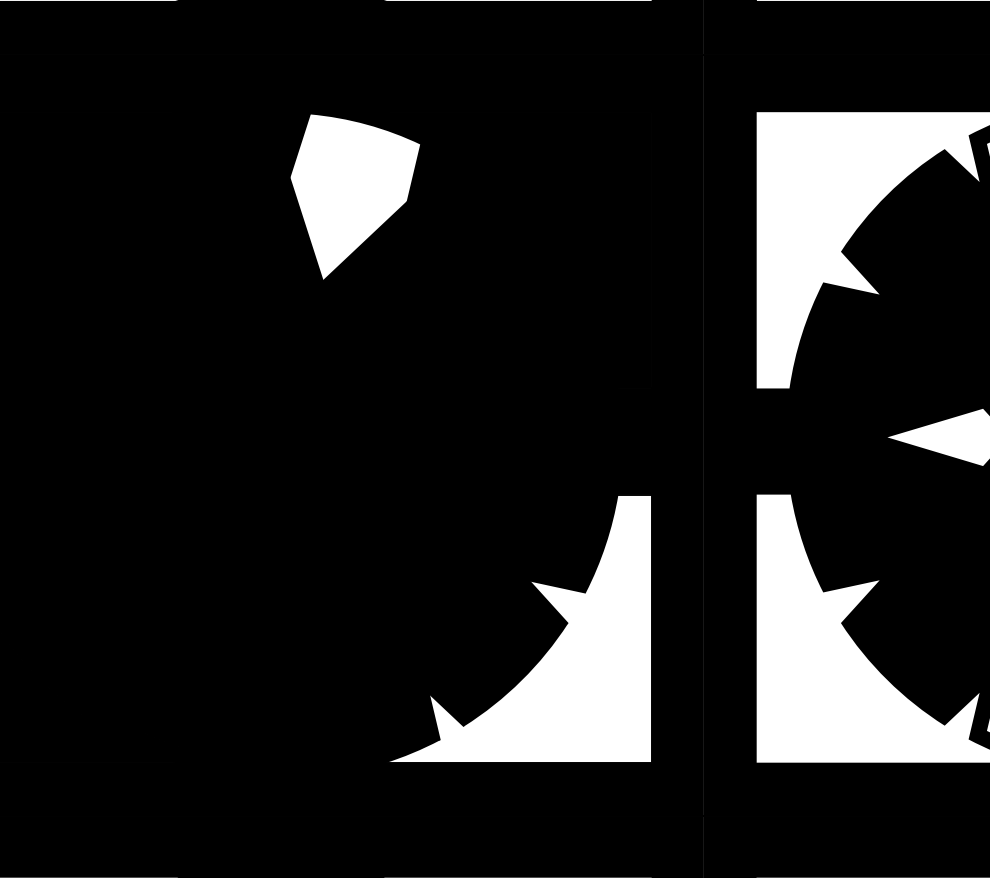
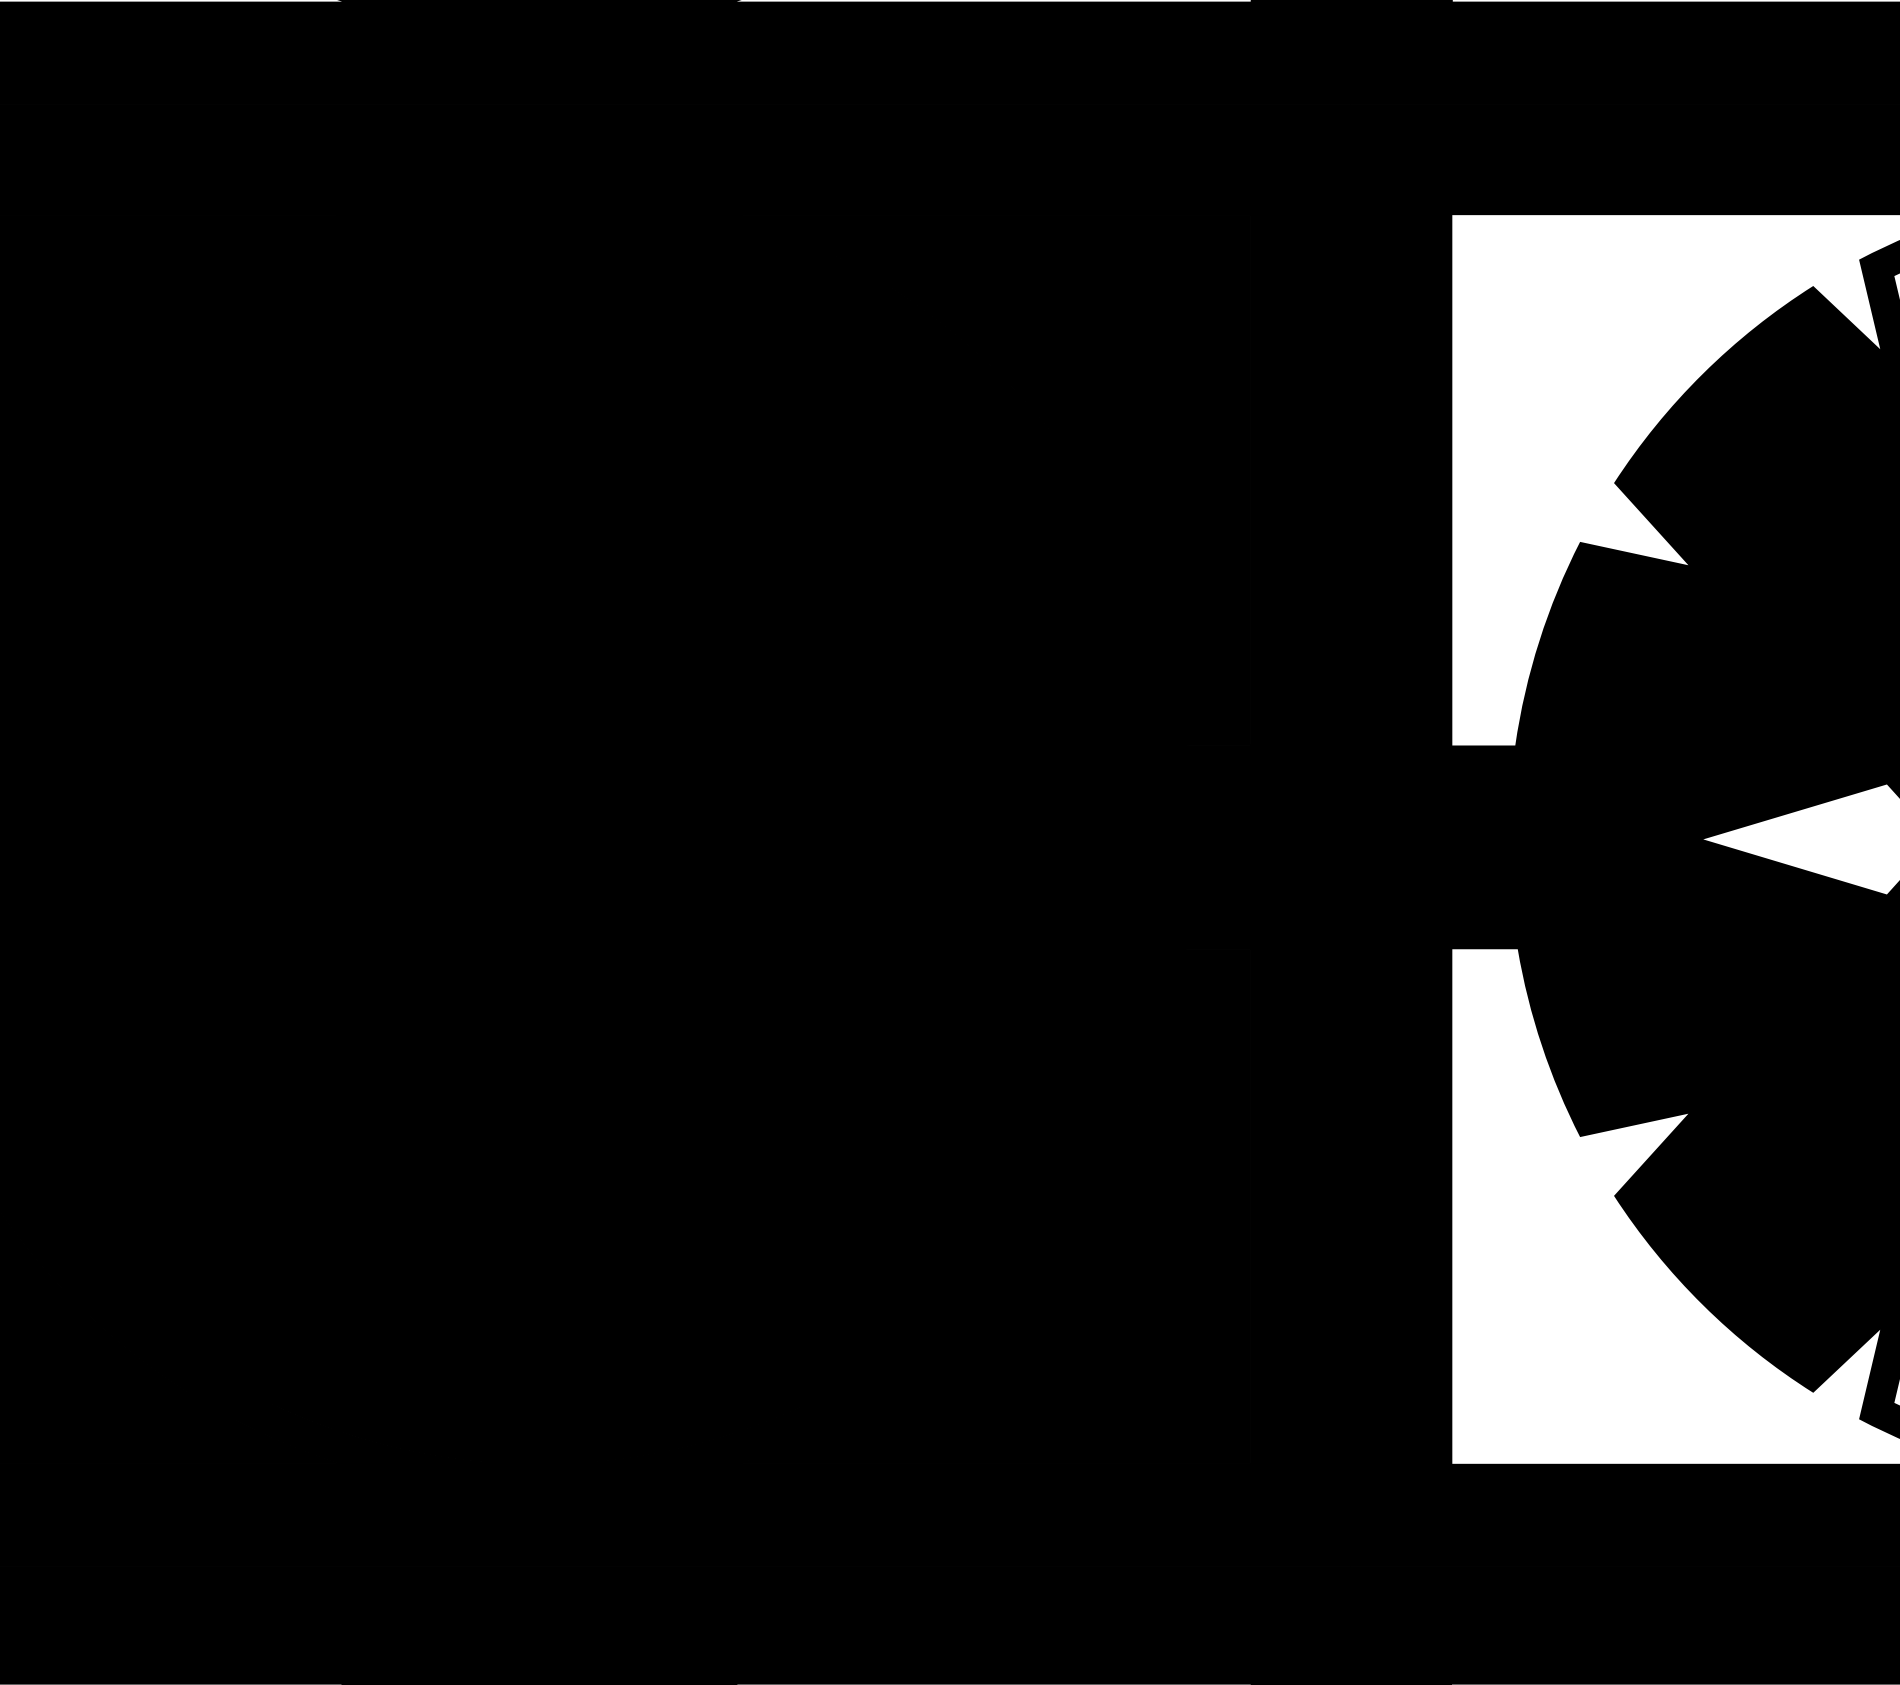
fill: (355, 197) -> (682, 378), added
fill: (517, 628) -> (993, 1206), added

